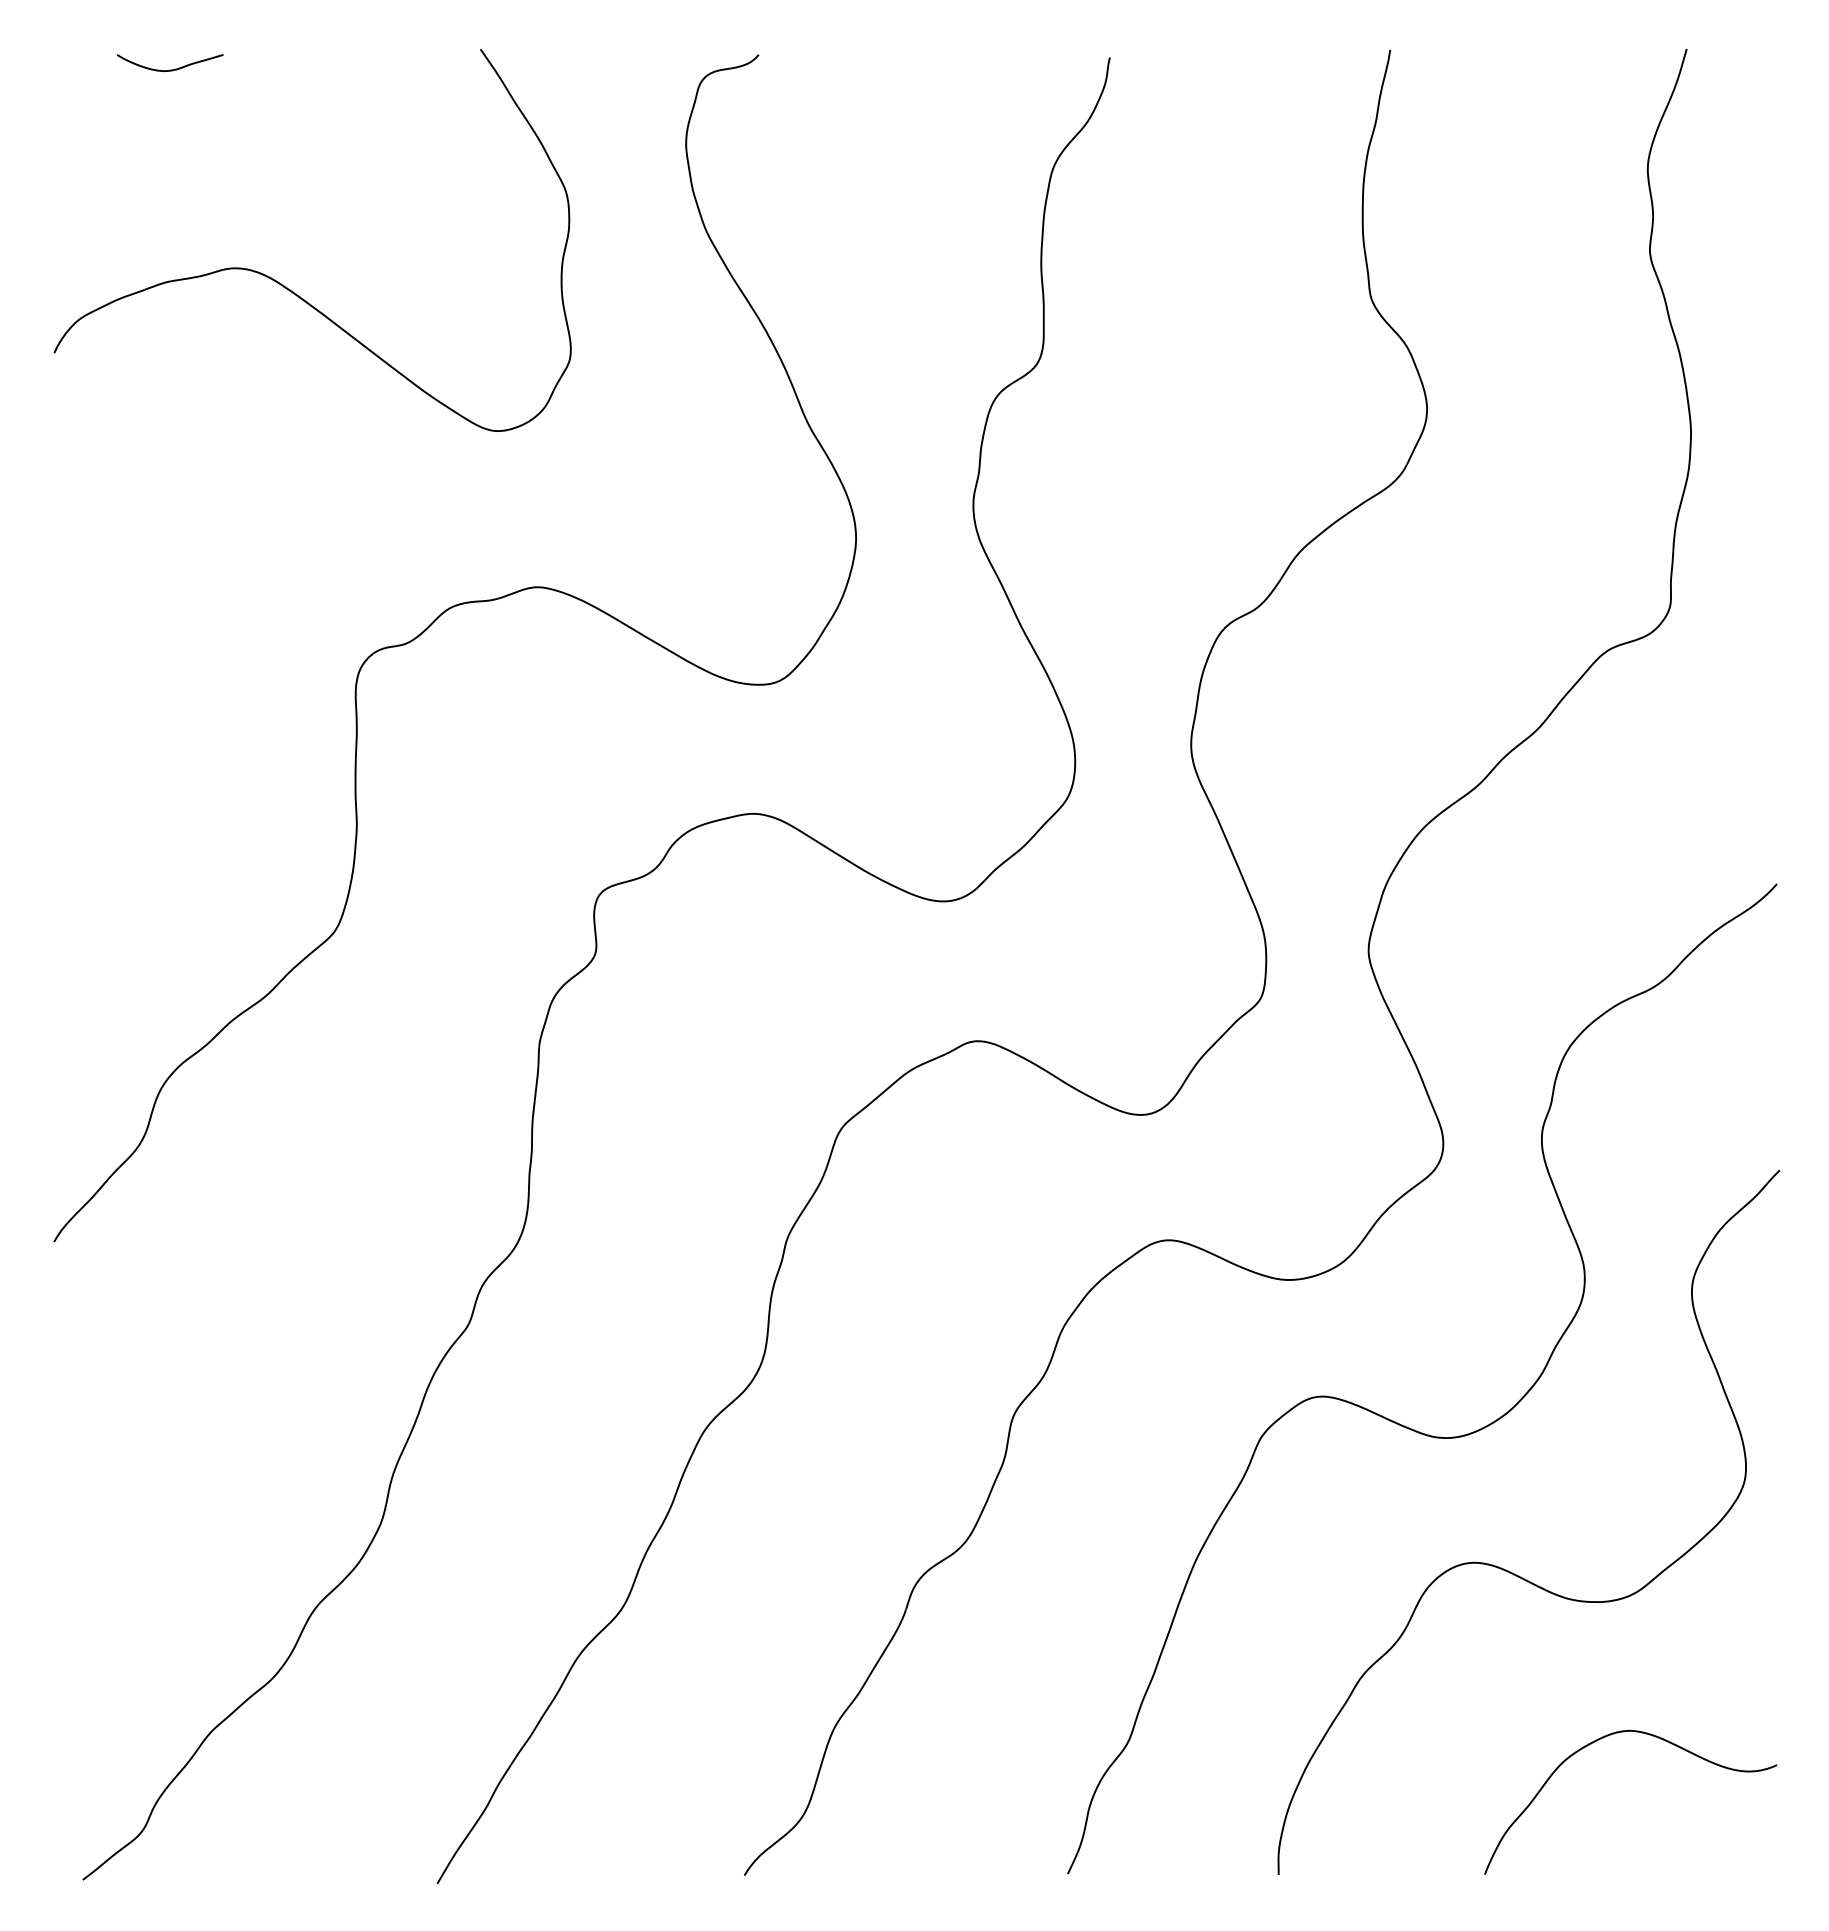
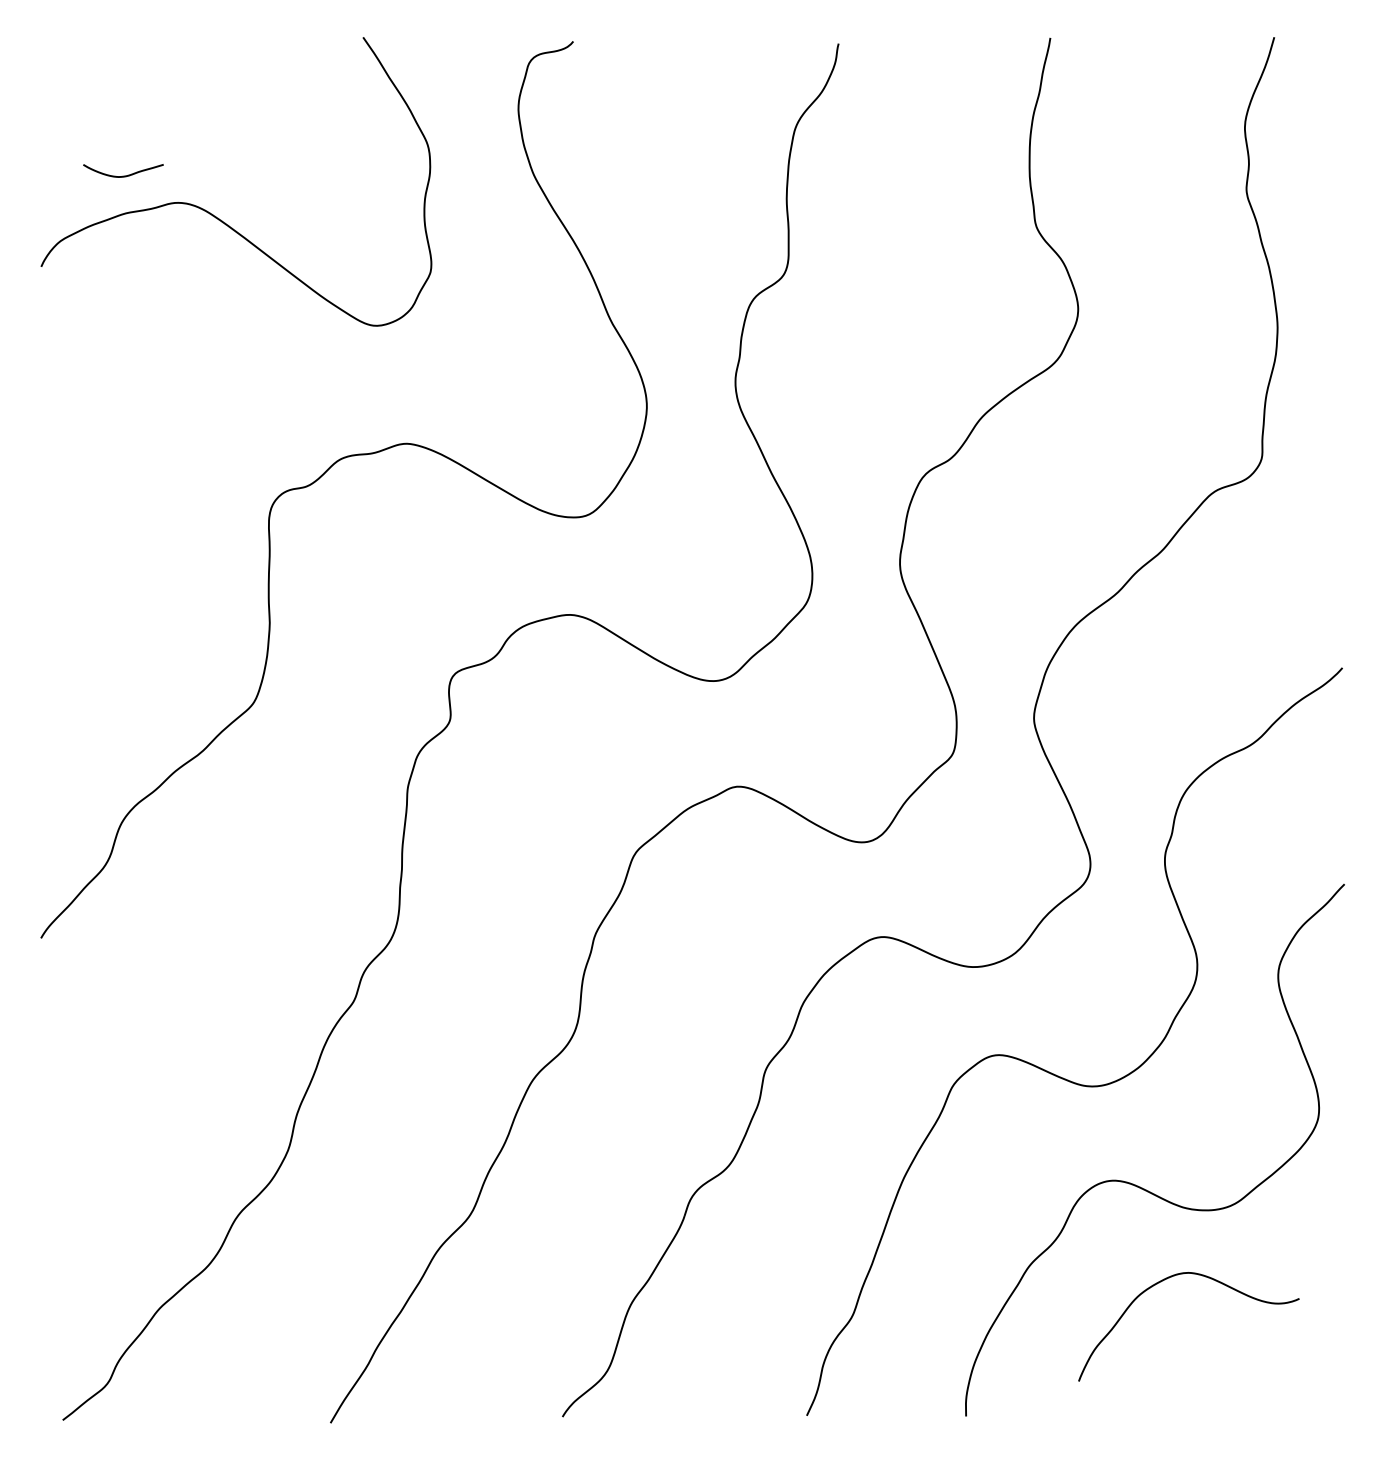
curve: (169, 69) -> (122, 175), moved
curve: (1601, 1739) -> (1166, 1279), moved

